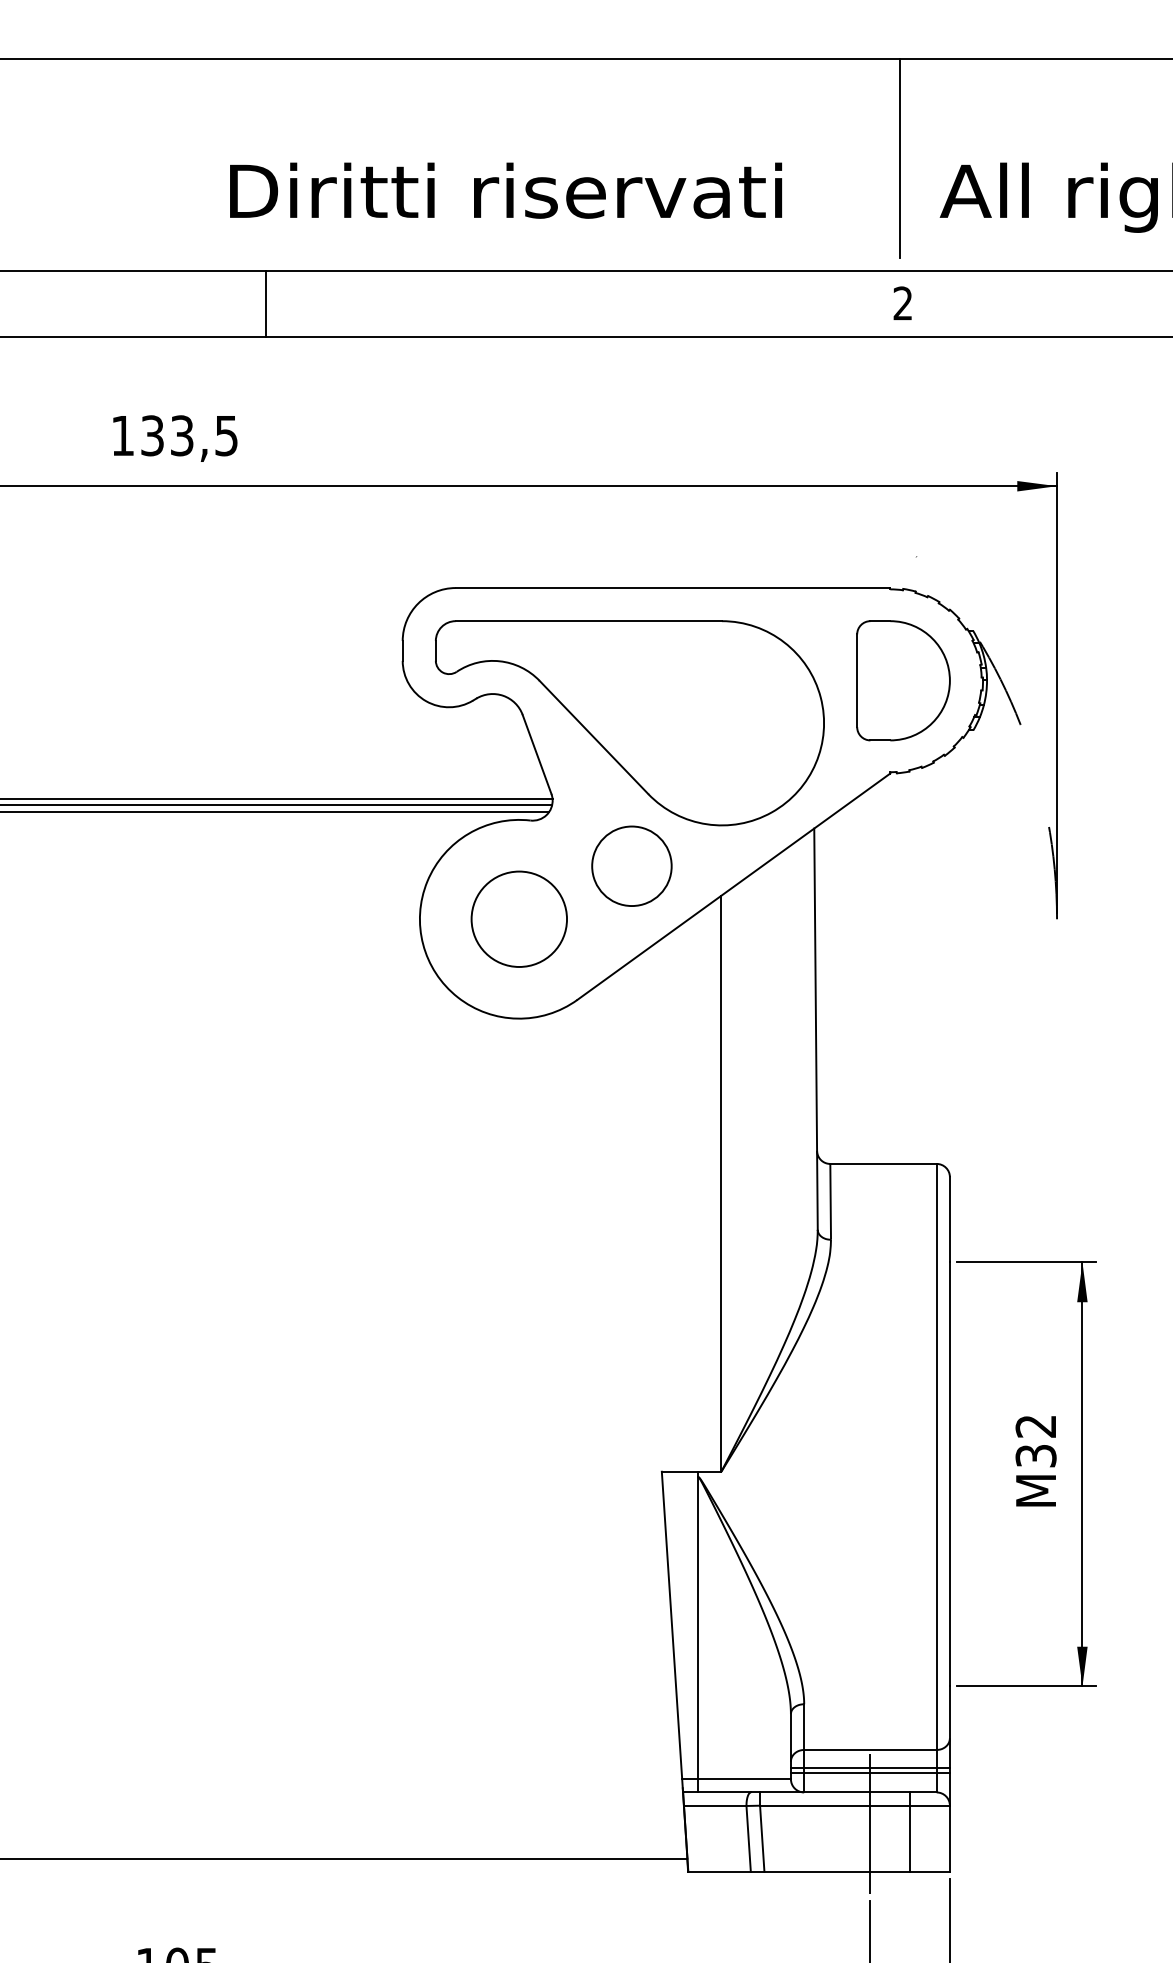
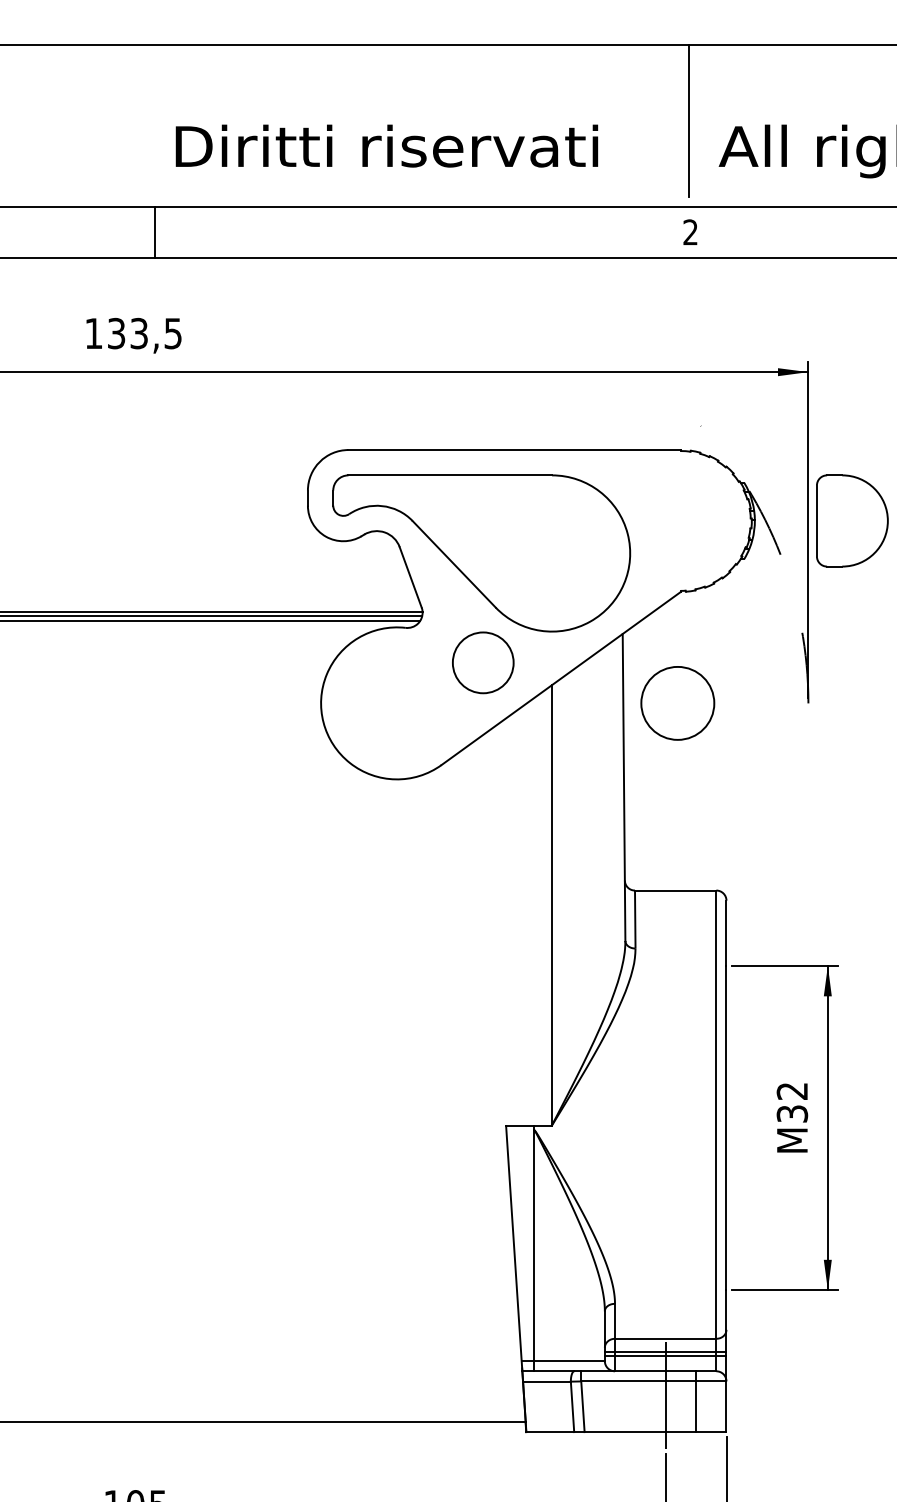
line: (265, 303) -> (154, 232), moved
part: (903, 680) -> (852, 520), moved
circle: (518, 918) -> (677, 702), moved

